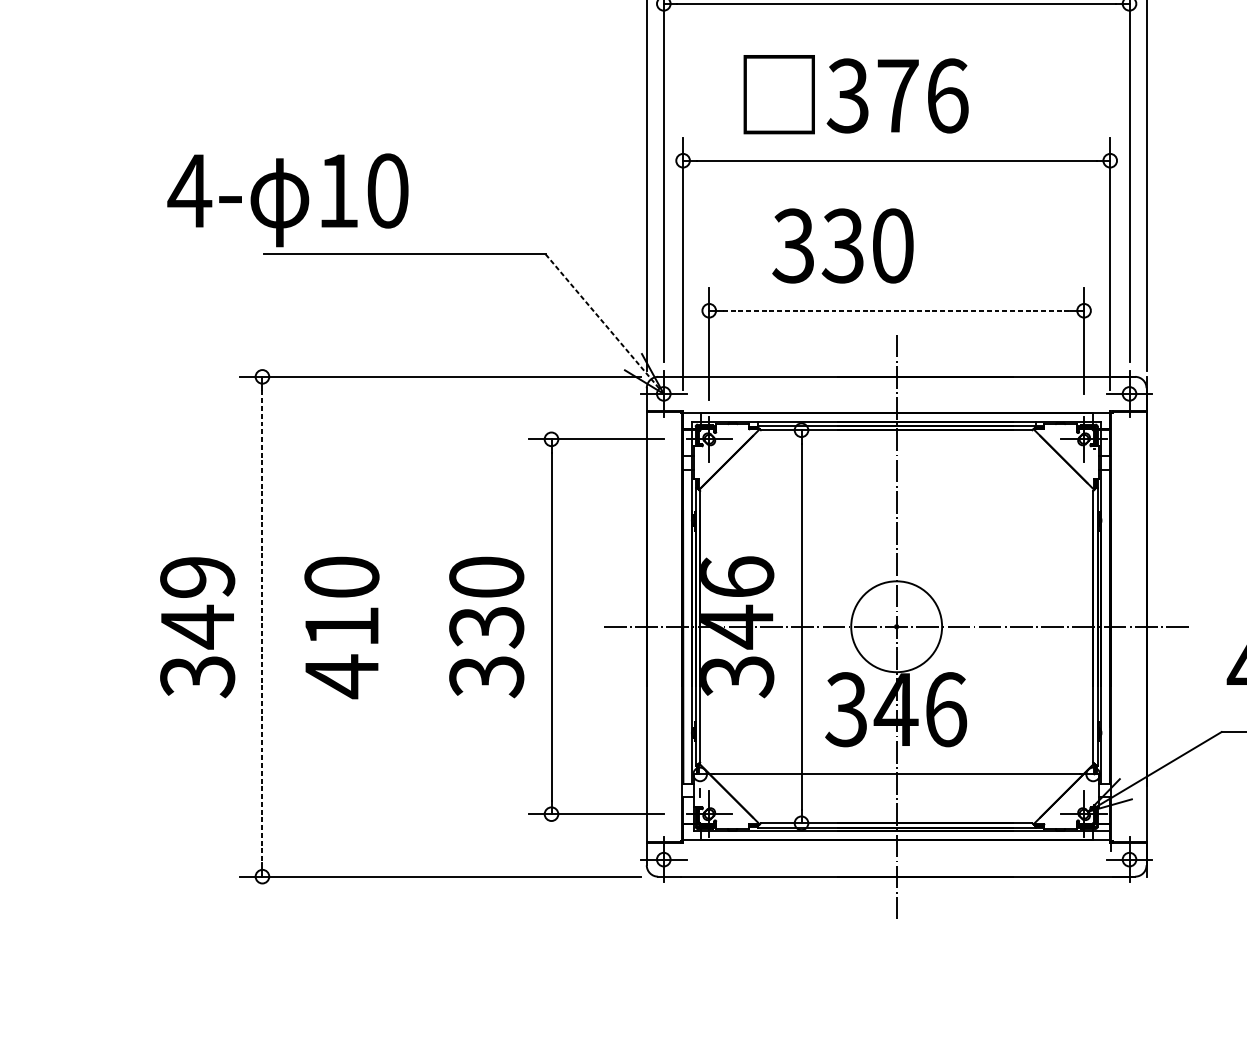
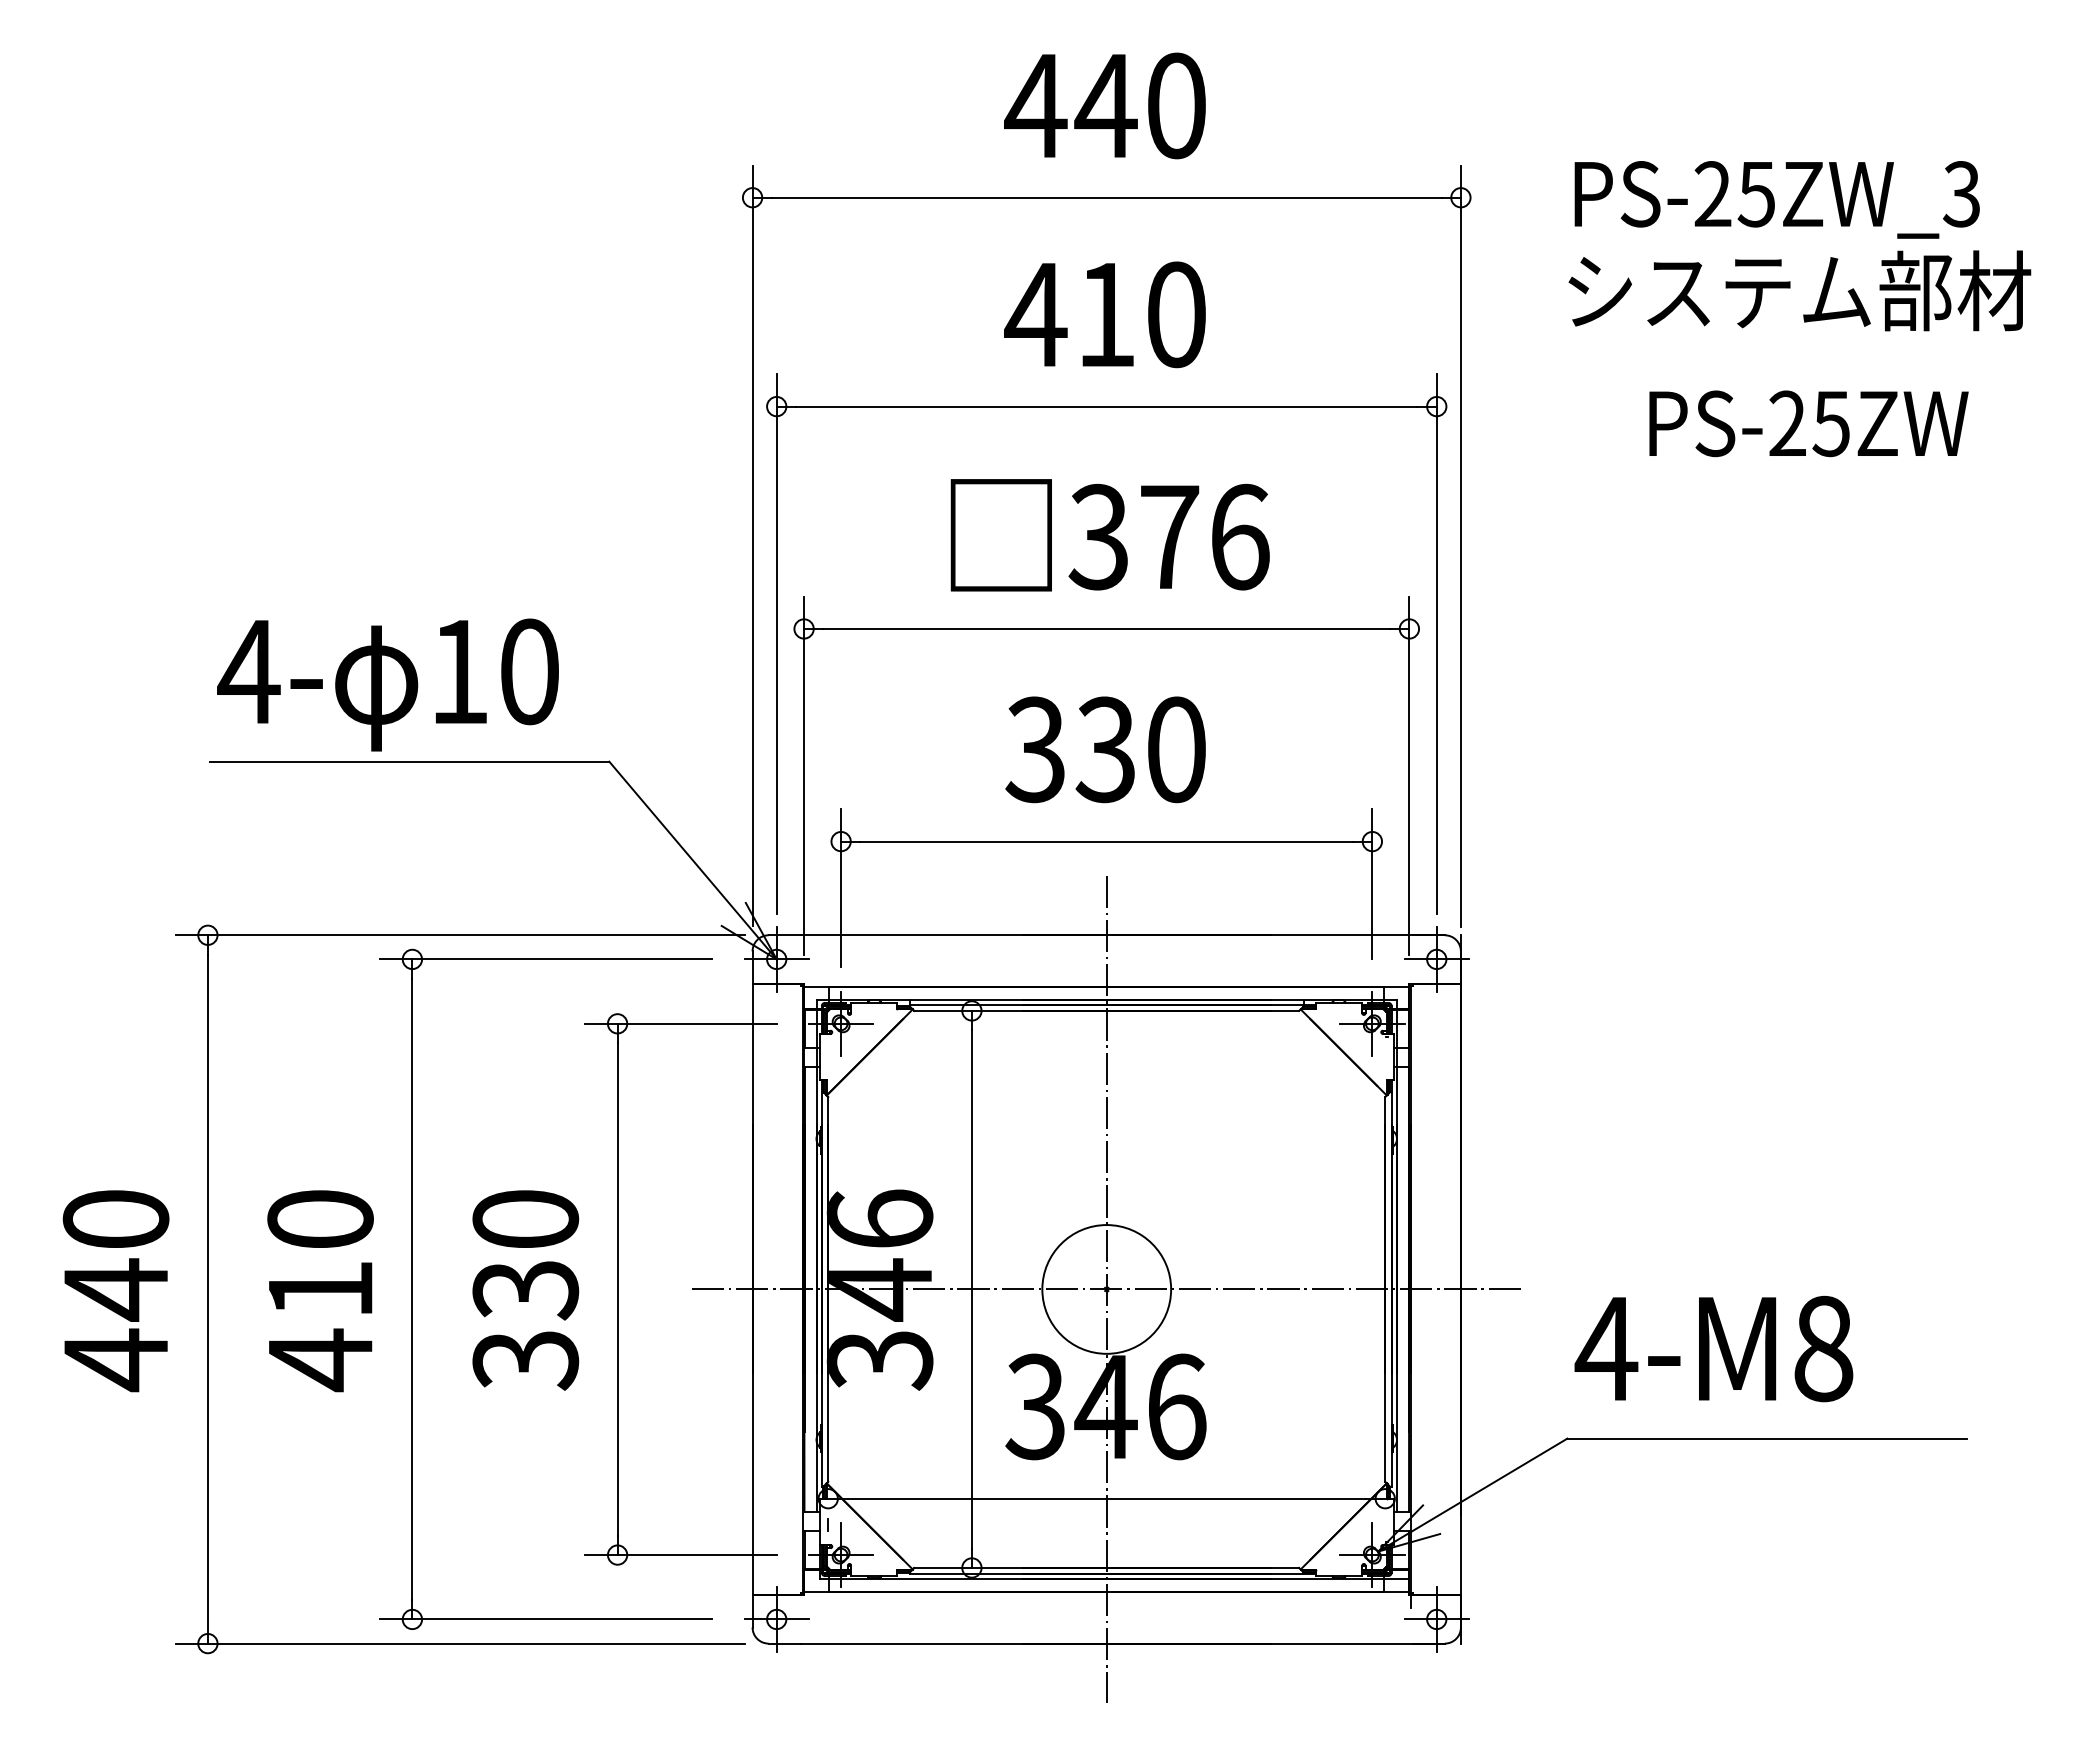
text: (855, 94) -> (1109, 535), moved
text: (287, 199) -> (387, 684), moved
text: (842, 245) -> (1105, 749), moved
line: (897, 310) -> (1107, 841), dashed -> solid
line: (605, 324) -> (693, 860), dashed -> solid
line: (262, 626) -> (207, 1289), dashed -> solid
part: (406, 626) -> (412, 1288), added
text: (197, 628) -> (115, 1291), 349 -> 440

